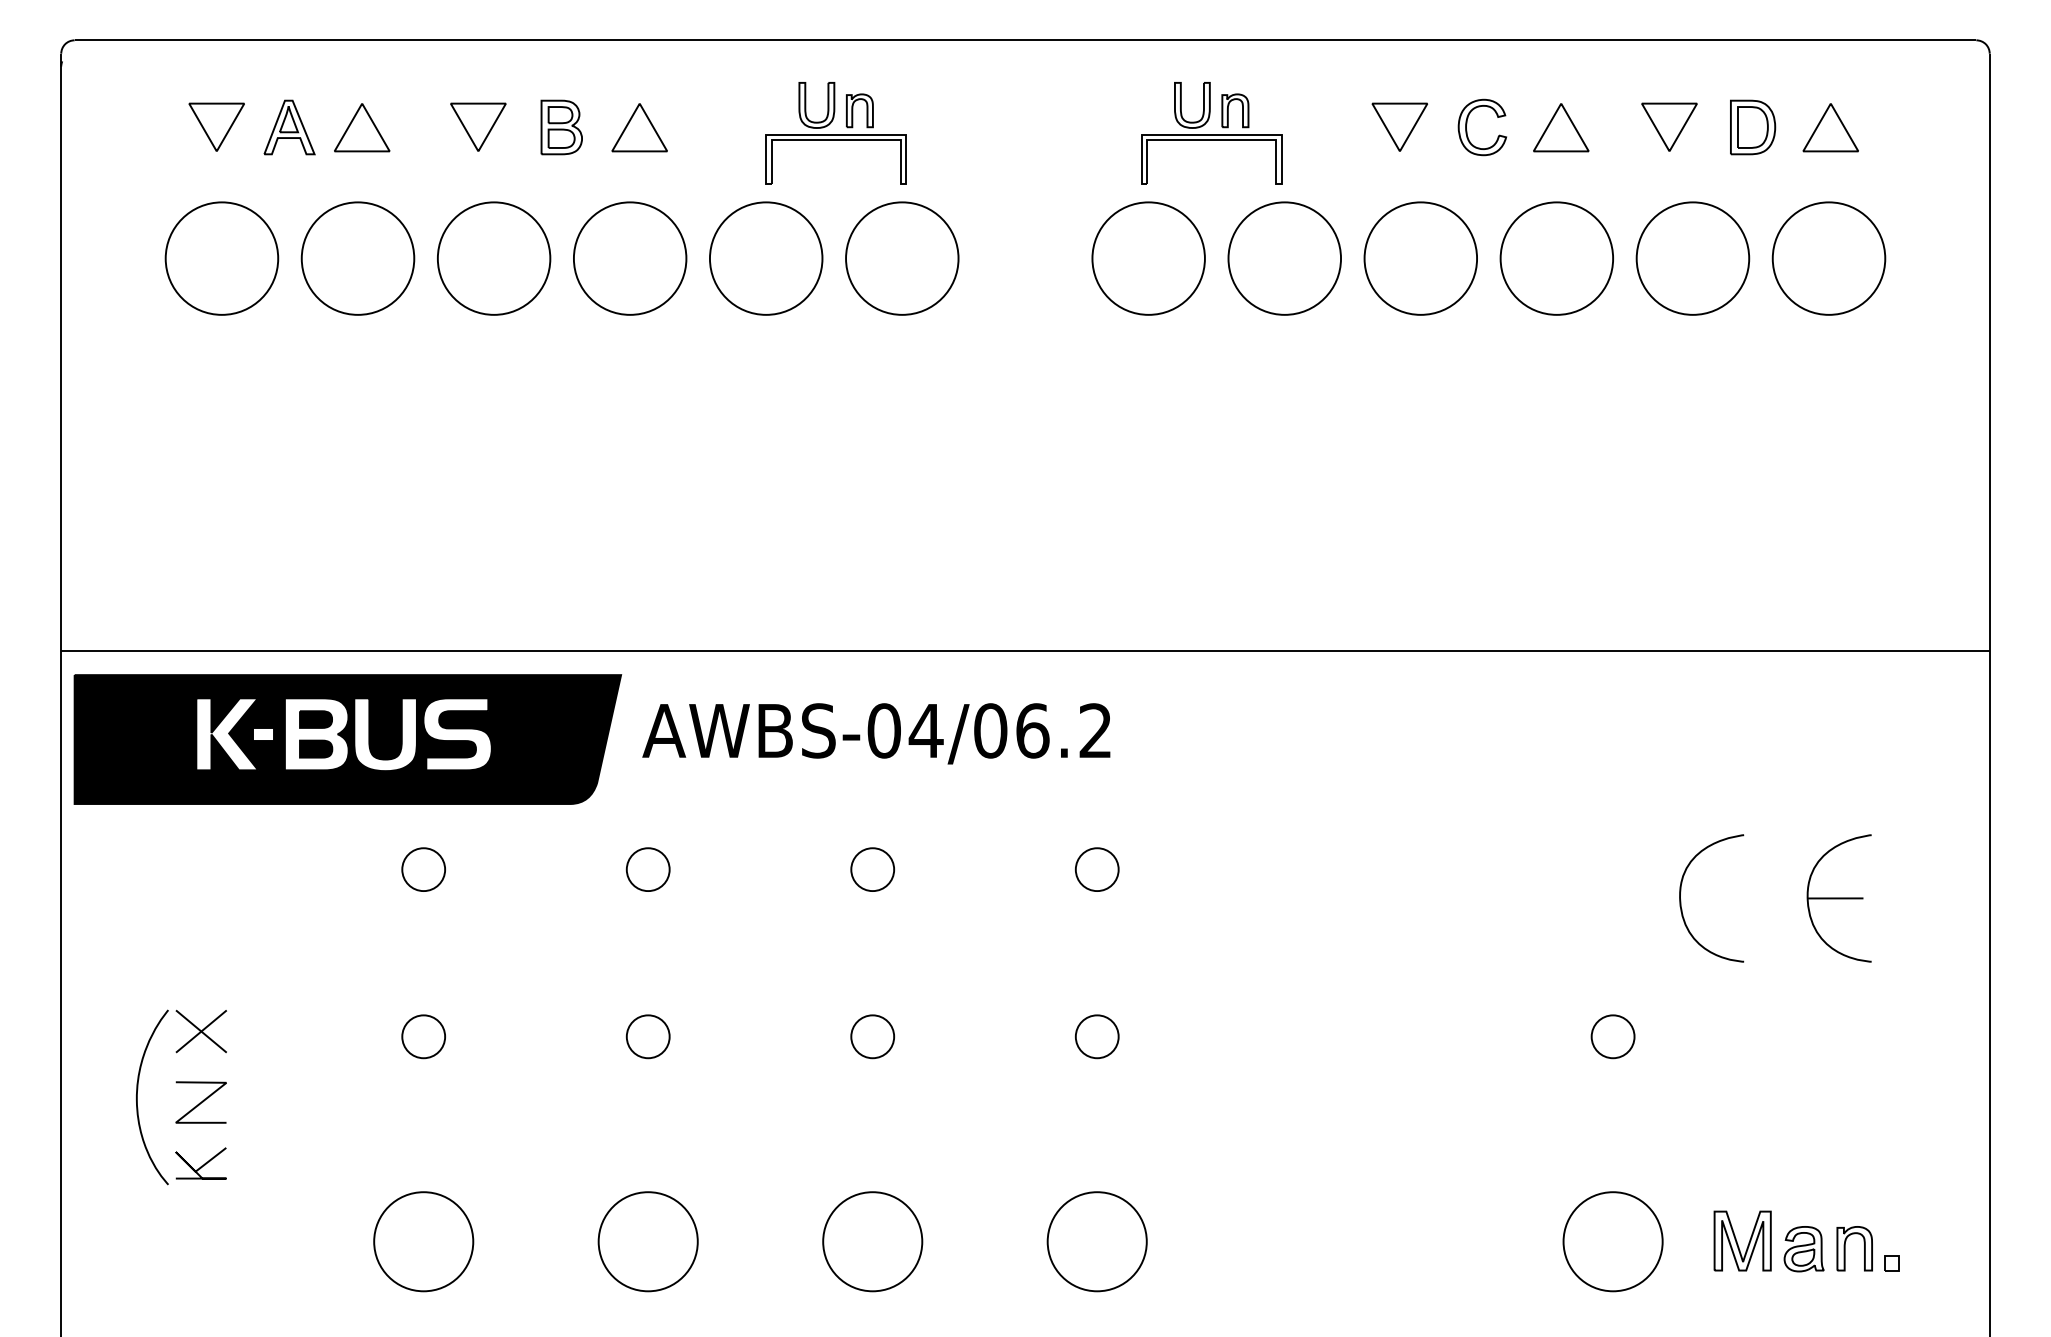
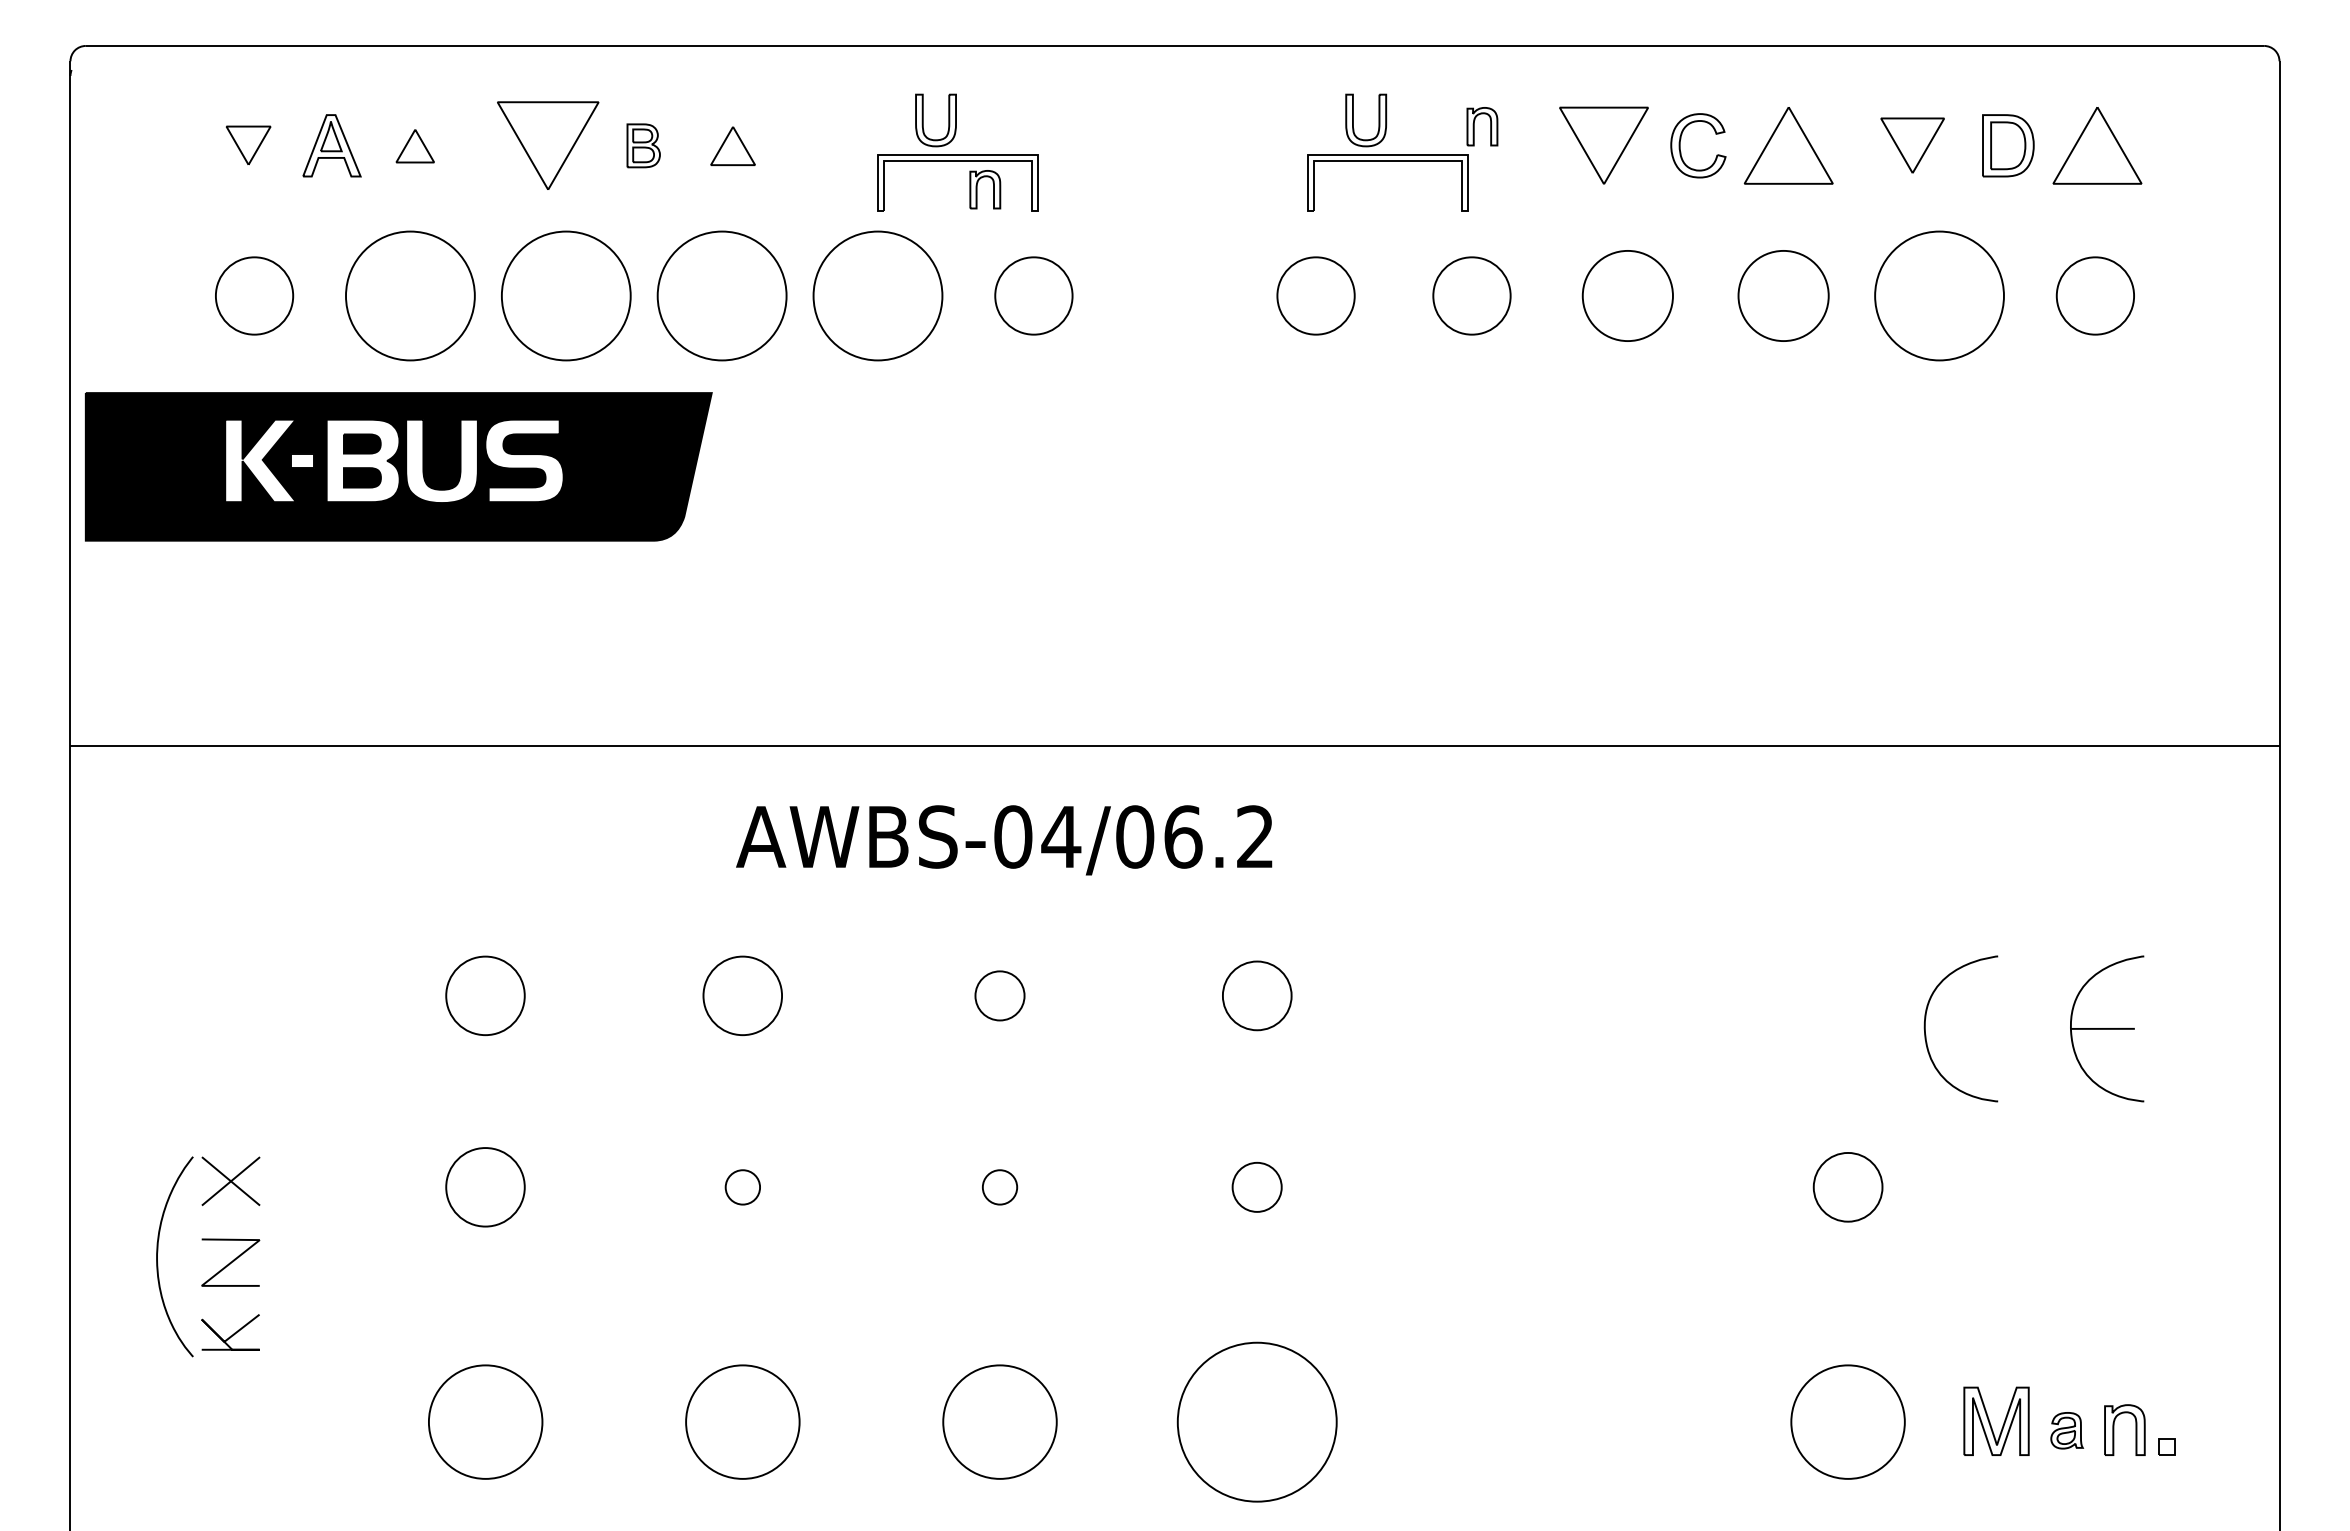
part: (853, 110) -> (977, 189), moved
part: (1228, 110) -> (1474, 126), moved
part: (216, 127) -> (248, 145), size x0.7
part: (478, 127) -> (548, 145), size x1.6
part: (561, 127) -> (643, 145), size x0.7
part: (1399, 127) -> (1603, 145), size x1.4
part: (362, 128) -> (415, 146), size x0.6
part: (639, 128) -> (732, 146), size x0.7
part: (1561, 128) -> (1788, 146), size x1.4
part: (1830, 128) -> (2097, 146), size x1.4
part: (221, 258) -> (254, 295), size x0.6
part: (901, 258) -> (1033, 295), size x0.6
part: (1148, 258) -> (1315, 295), size x0.6
part: (1284, 258) -> (1471, 295), size x0.6
part: (1420, 258) -> (1627, 295), size x0.7
part: (1556, 258) -> (1783, 295), size x0.7
part: (1829, 258) -> (2095, 295), size x0.6
part: (347, 739) -> (398, 466), moved
part: (423, 869) -> (485, 995), size x1.6
part: (647, 869) -> (742, 995), size x1.6
part: (1096, 869) -> (1256, 995), size x1.4
part: (423, 1036) -> (485, 1187), size x1.6
part: (647, 1036) -> (742, 1187), size x0.7
part: (872, 1036) -> (999, 1187), size x0.7
part: (1612, 1036) -> (1847, 1187), size x1.4
part: (1096, 1241) -> (1256, 1421), size x1.4
part: (1803, 1249) -> (2066, 1430), size x0.7

